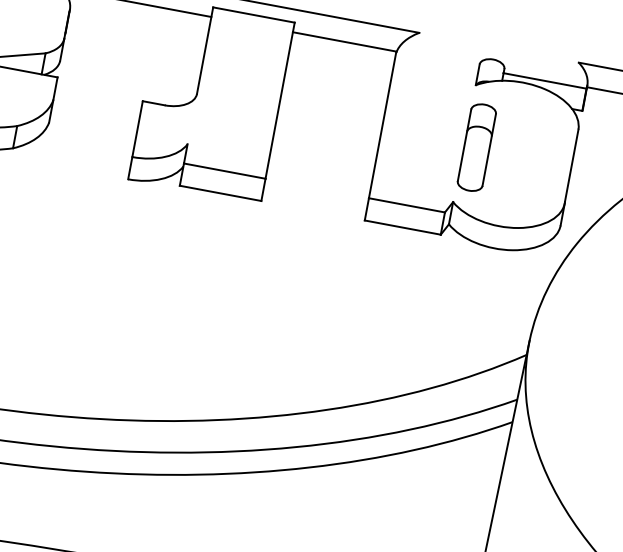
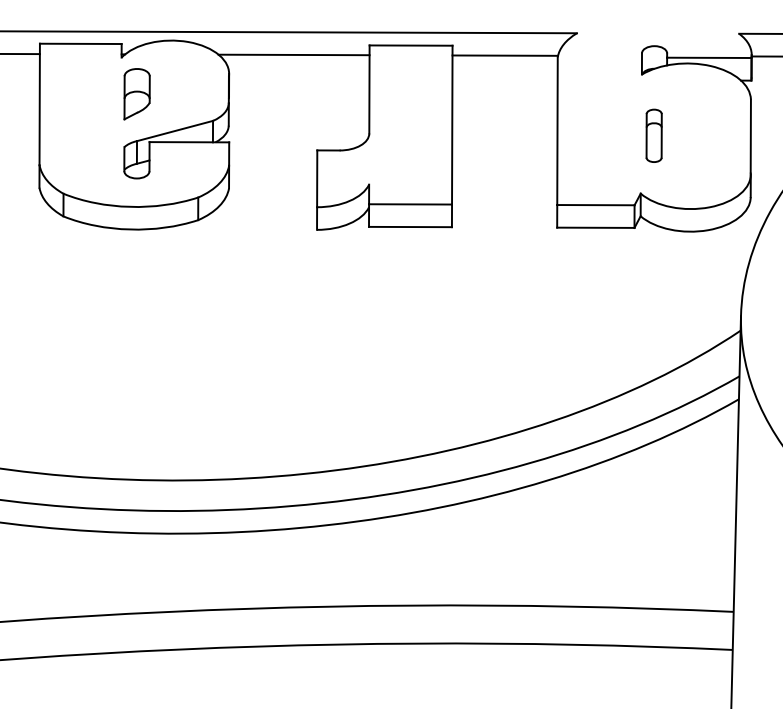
part: (476, 147) -> (653, 135), size x0.6

